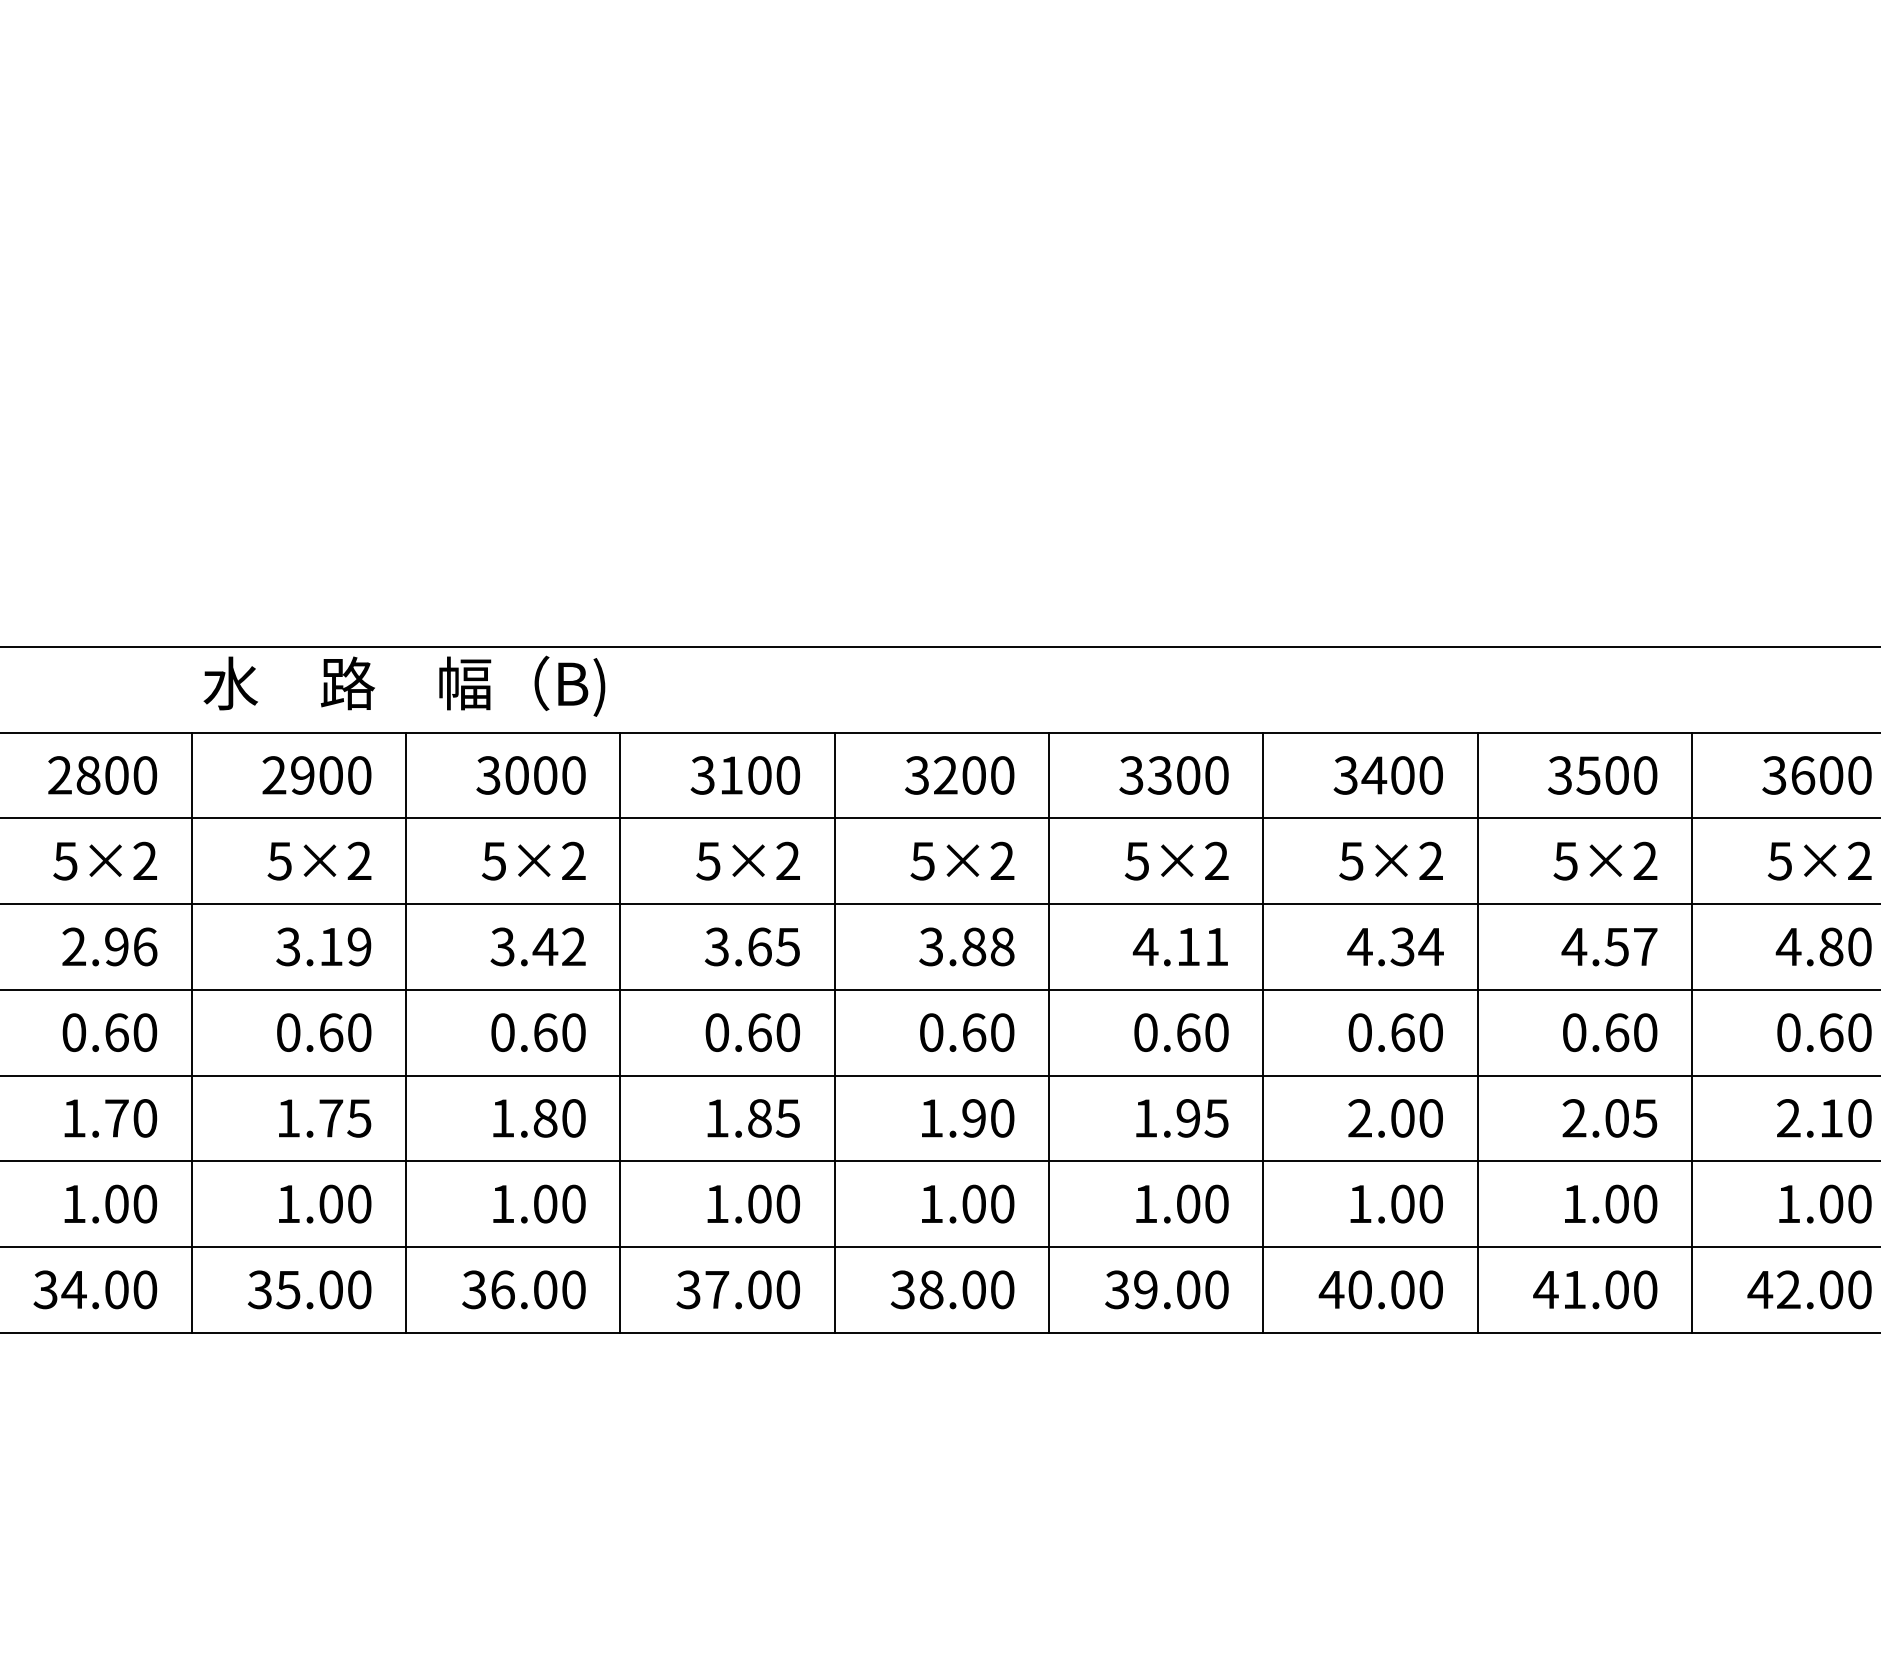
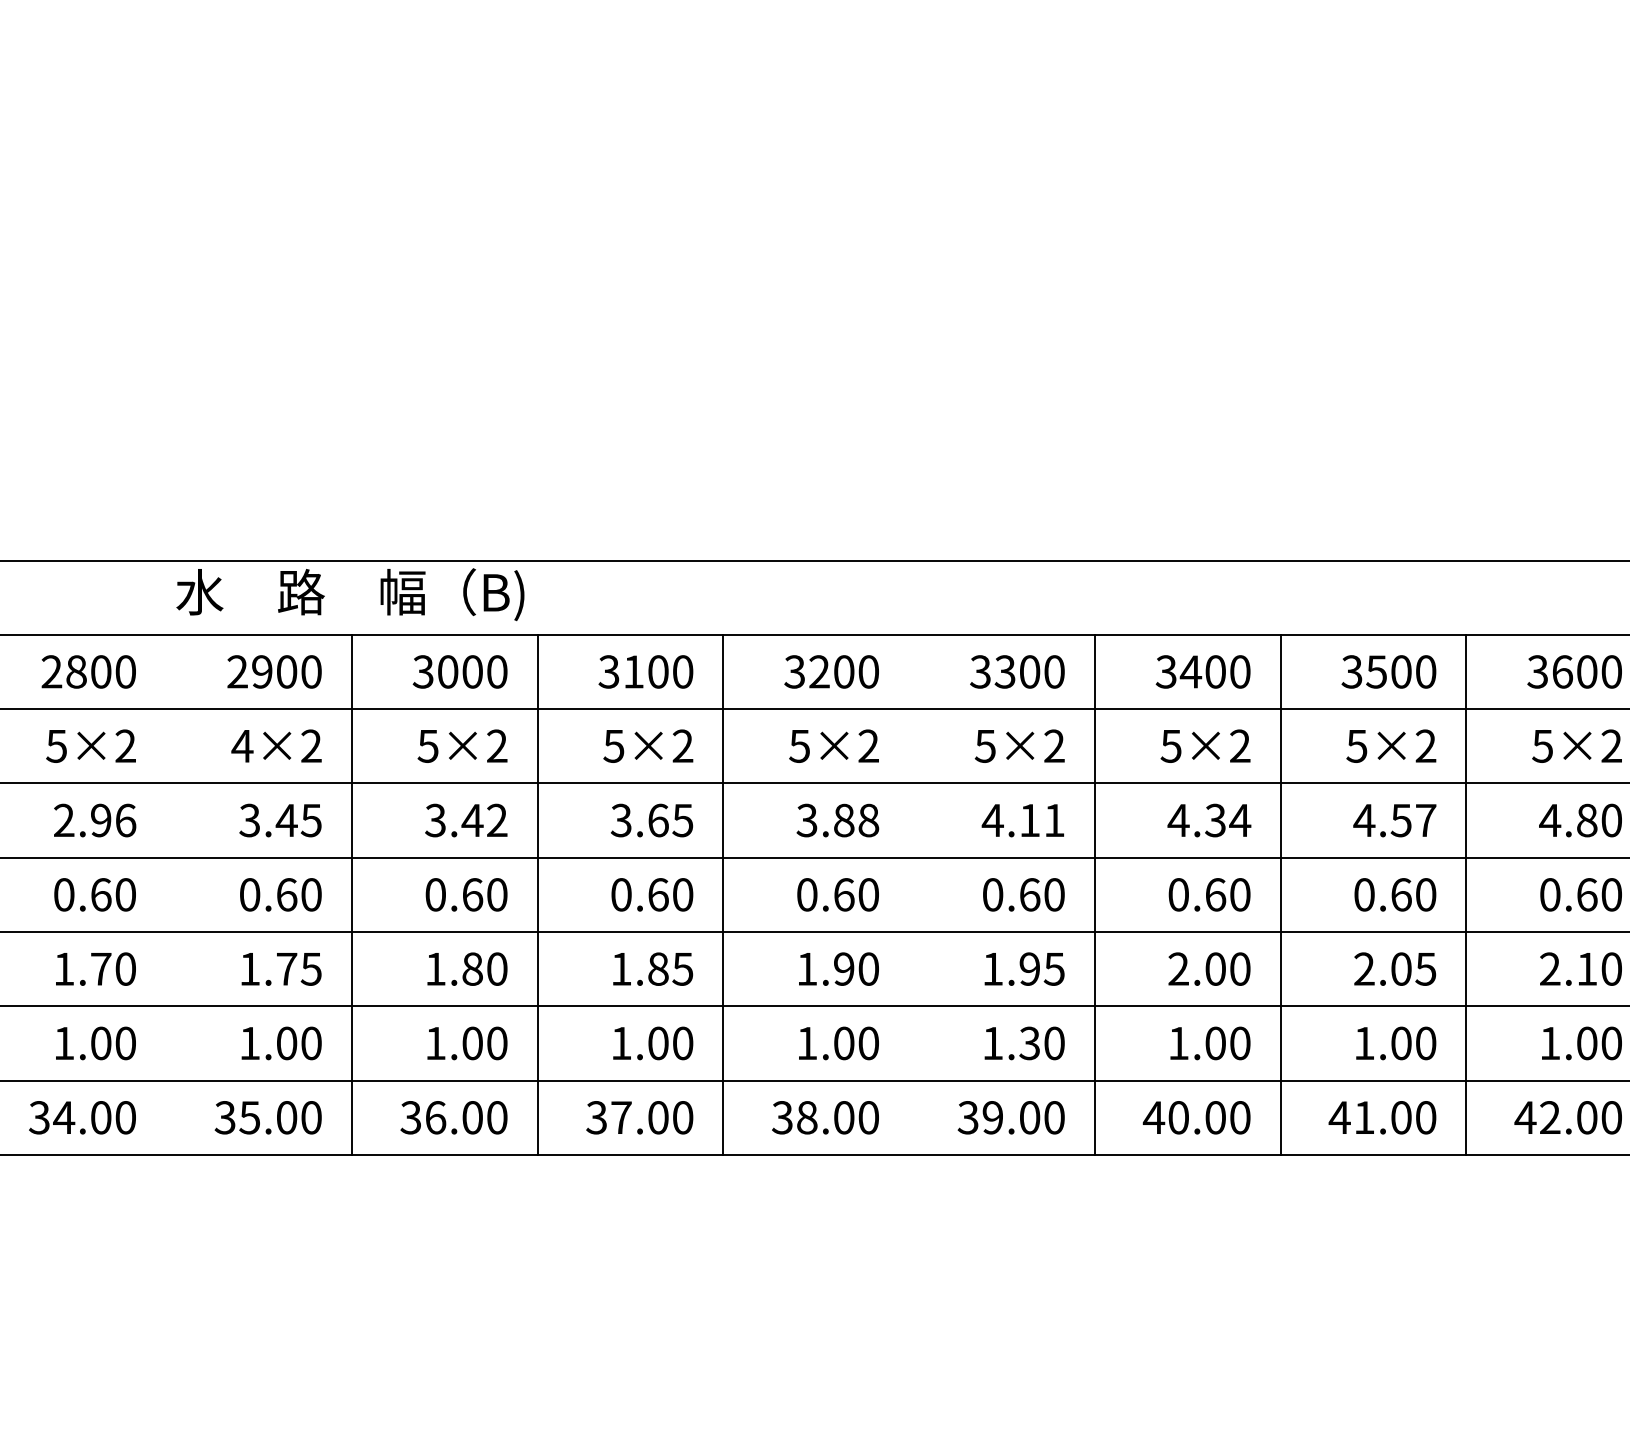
text: (279, 861) -> (242, 746), 5×2 -> 4×2
text: (344, 946) -> (298, 820), 3.19 -> 3.45
line: (191, 1032) -> (165, 894), removed
line: (1049, 1032) -> (909, 894), removed
text: (1188, 1203) -> (1029, 1042), 1.00 -> 1.30

